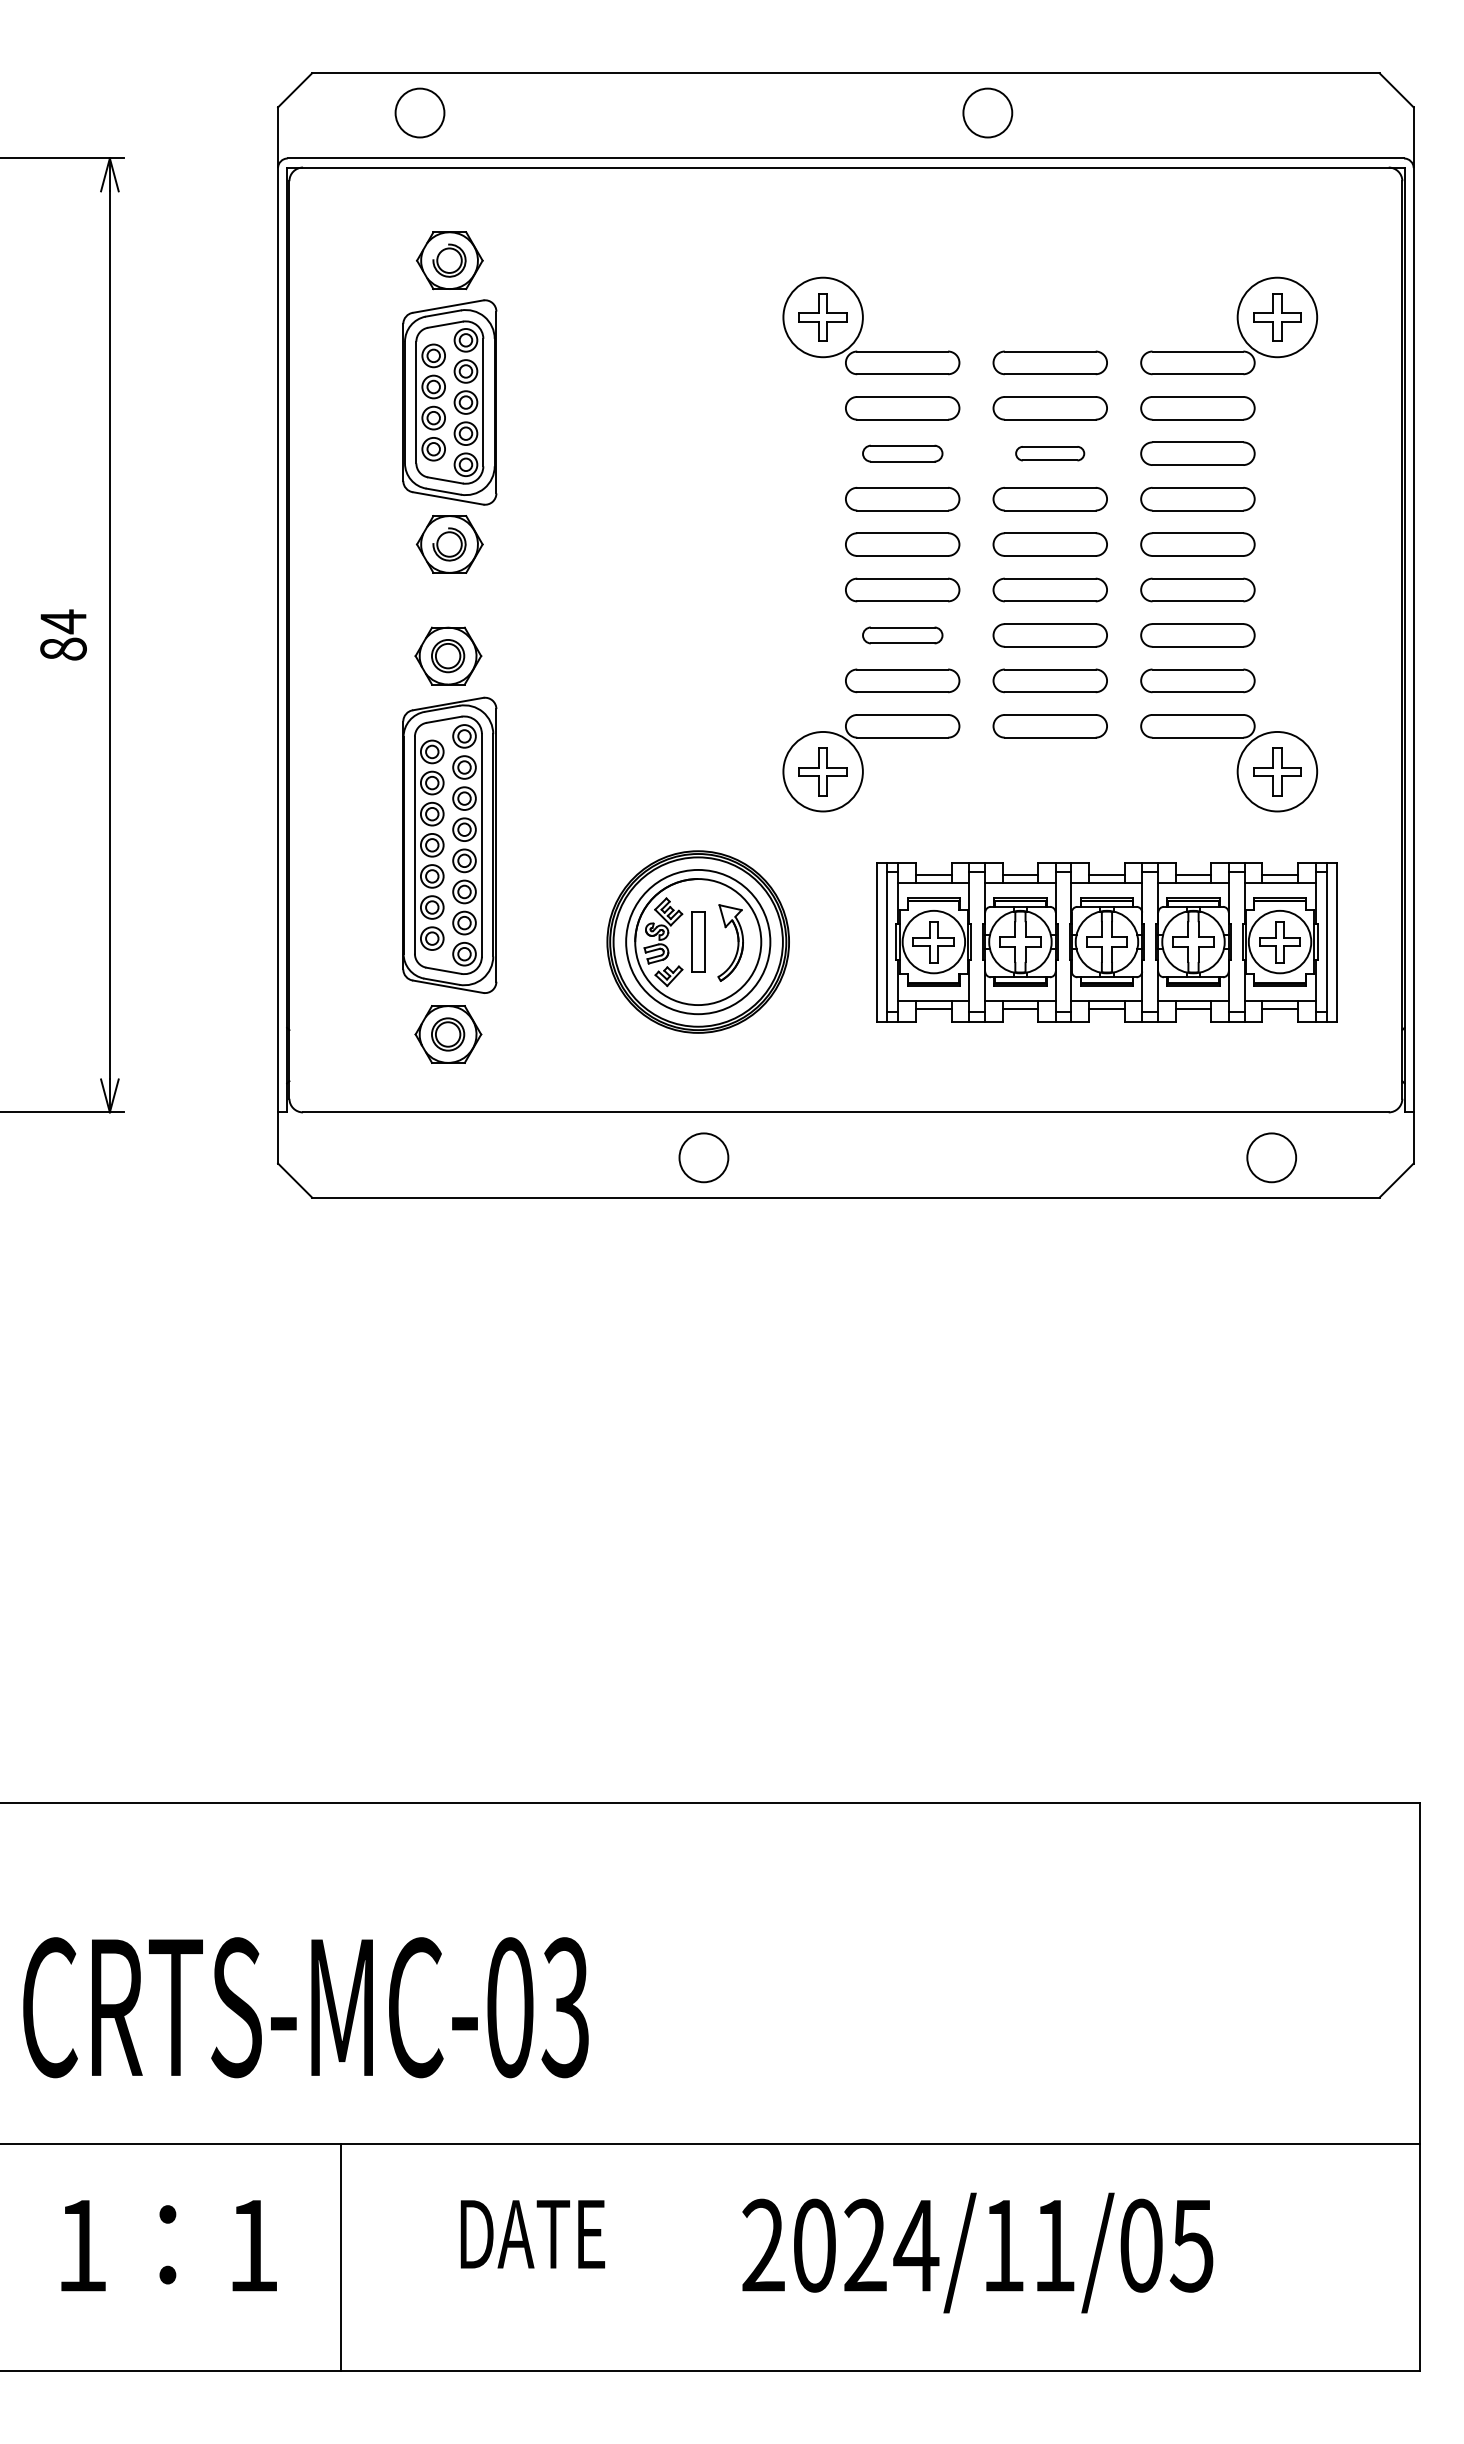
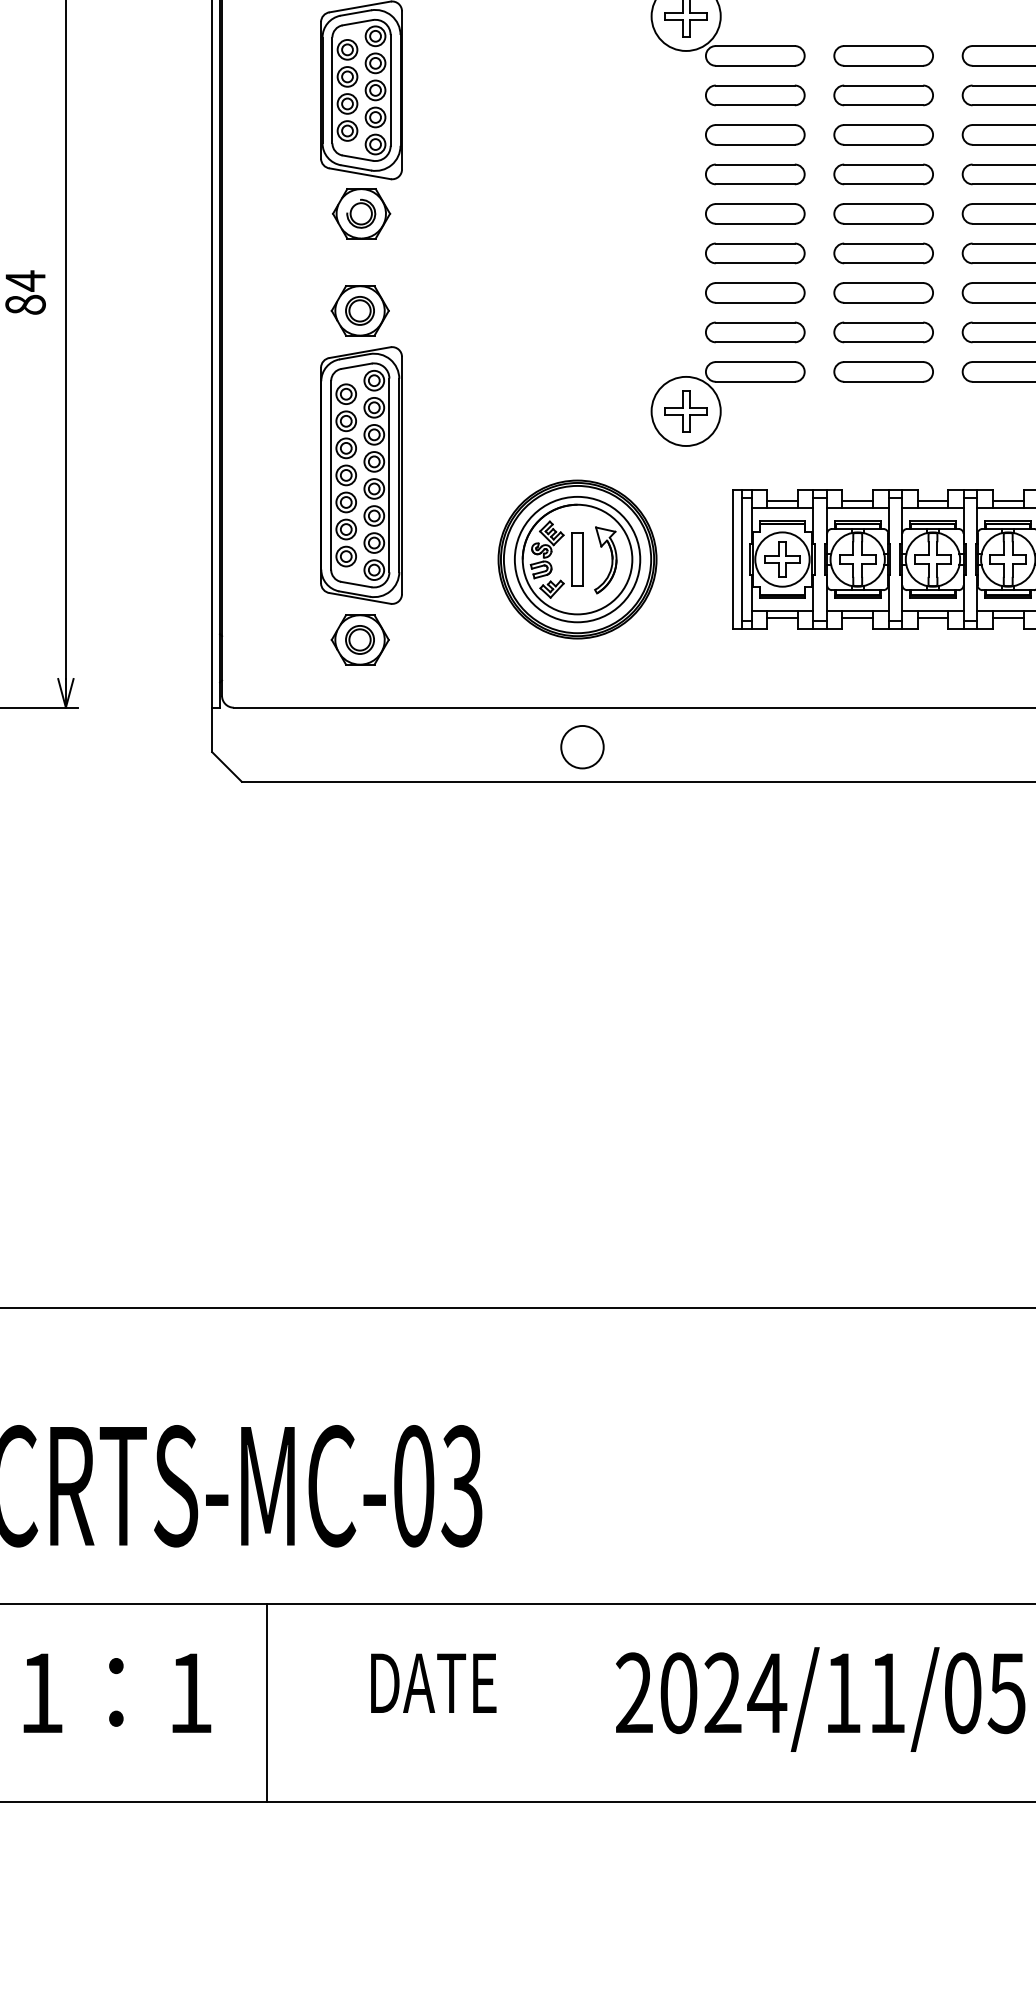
part: (902, 453) -> (755, 134), size x1.43
part: (1049, 453) -> (882, 134), size x1.67
part: (902, 635) -> (755, 292), size x1.43

